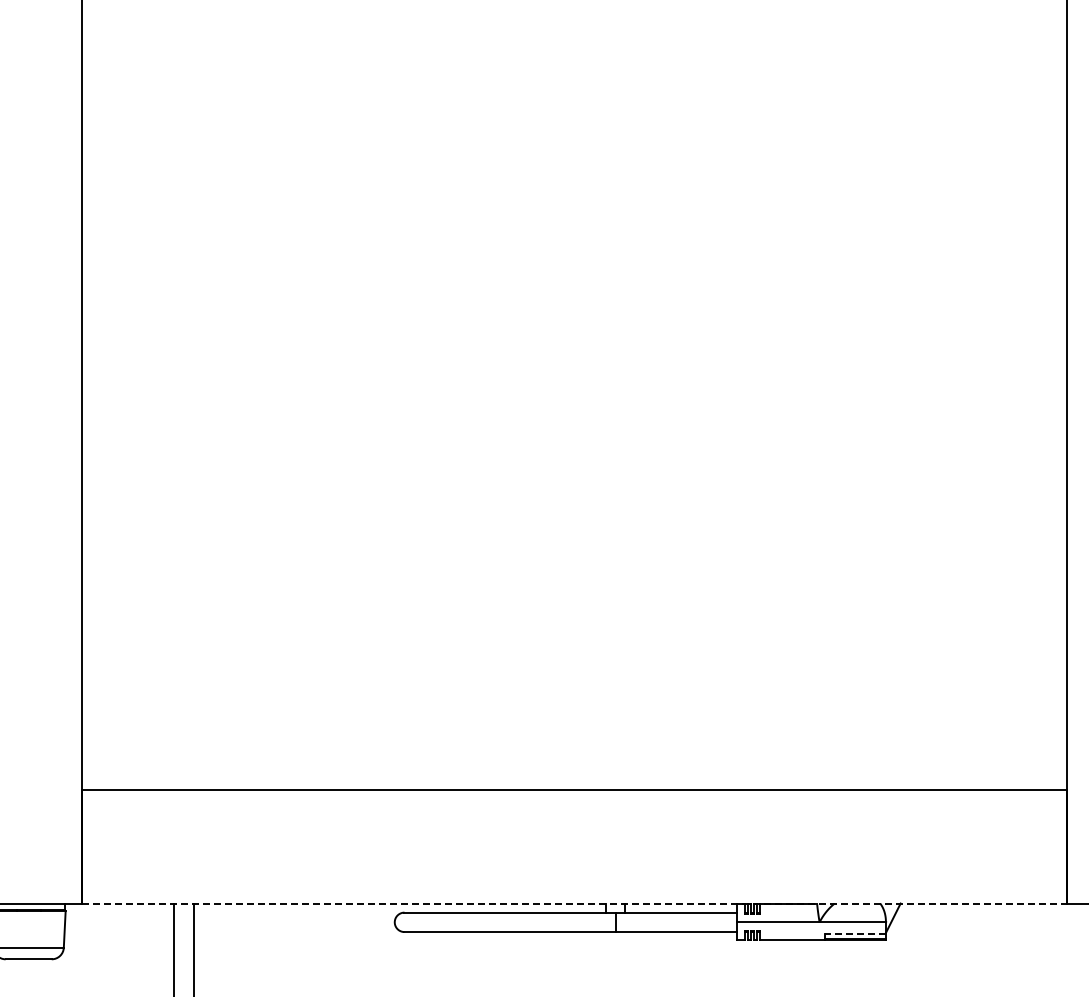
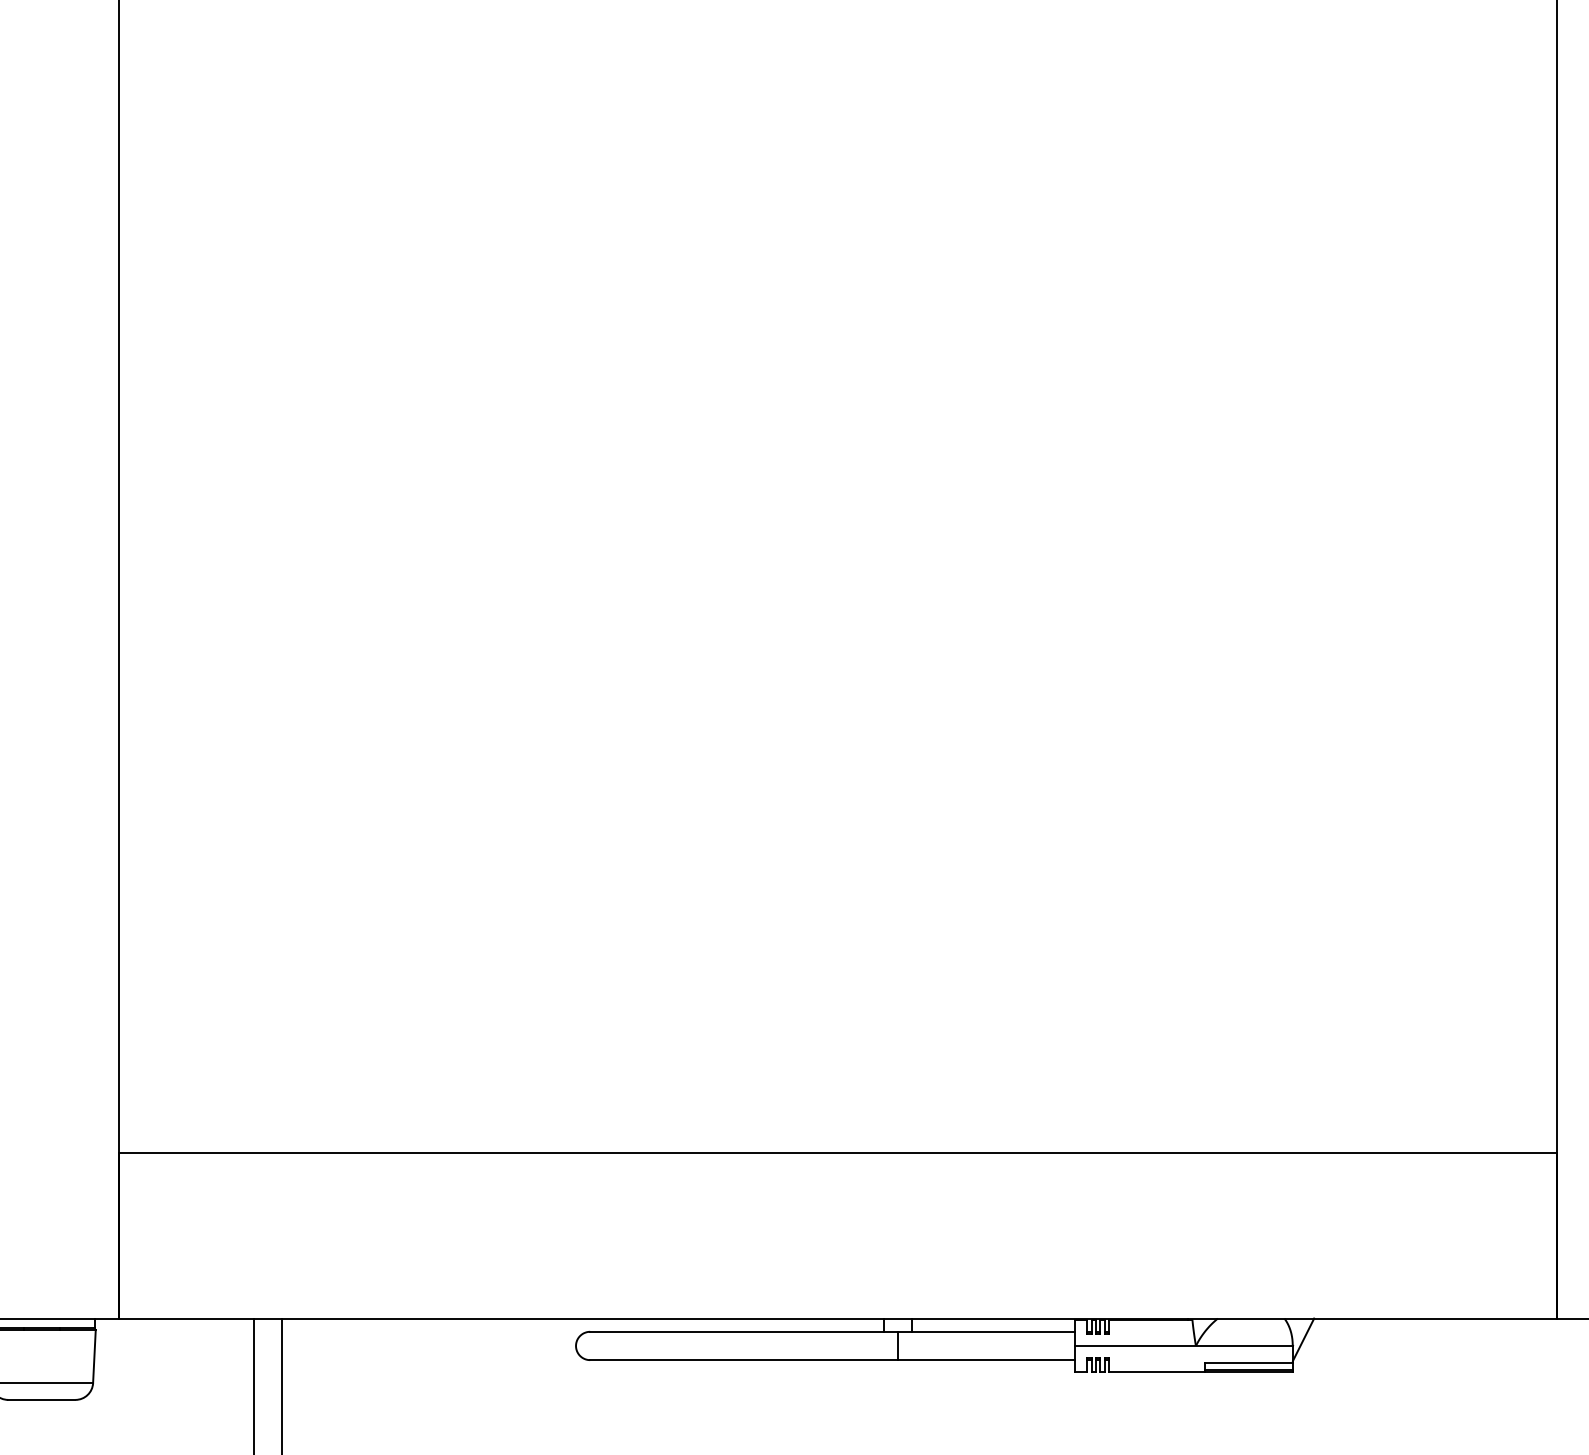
line: (574, 903) -> (838, 1318), dashed -> solid
line: (855, 933) -> (1248, 1362), dashed -> solid

